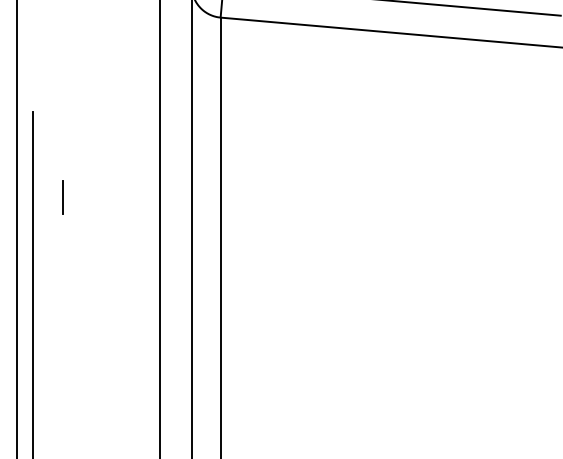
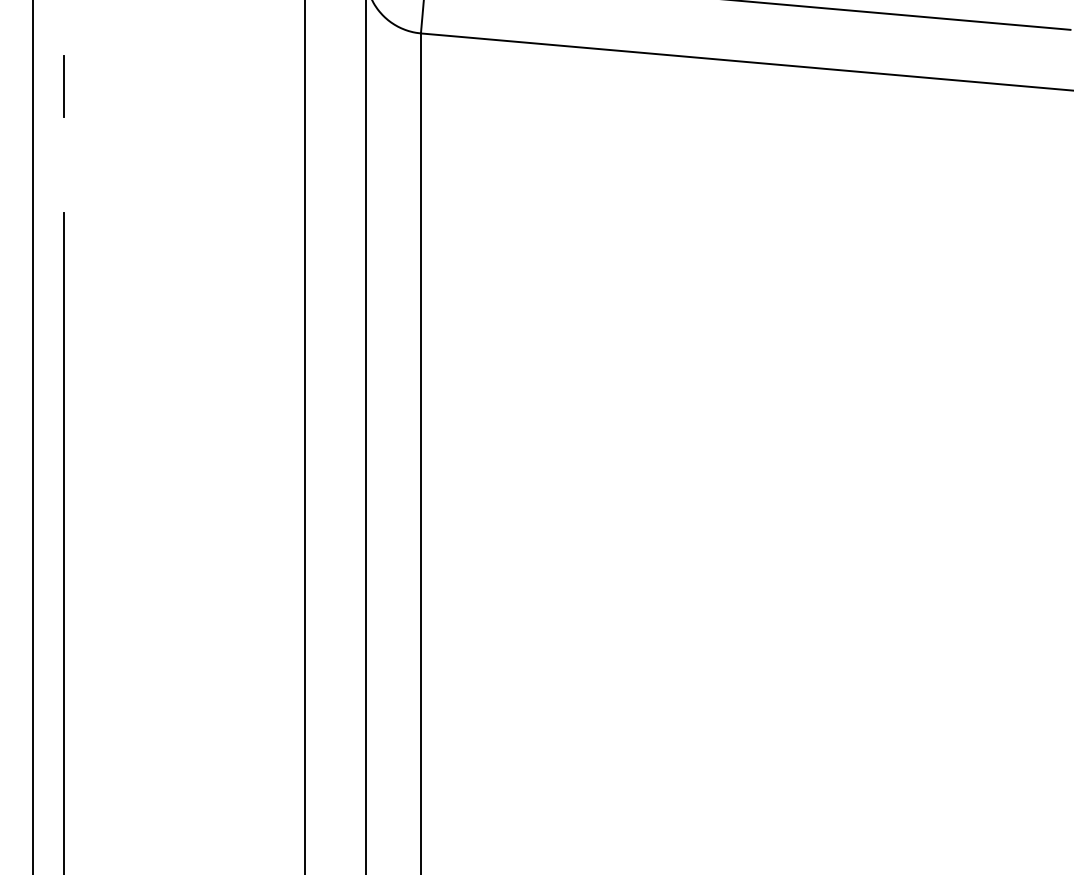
line: (62, 197) -> (62, 86), moved

